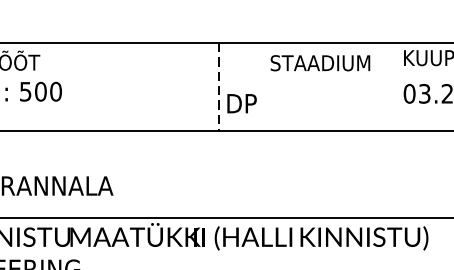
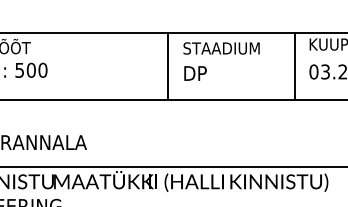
text: (320, 63) -> (221, 48), moved
line: (218, 86) -> (167, 66), dashed -> solid
line: (385, 86) -> (295, 66), added
text: (242, 103) -> (195, 73), moved

